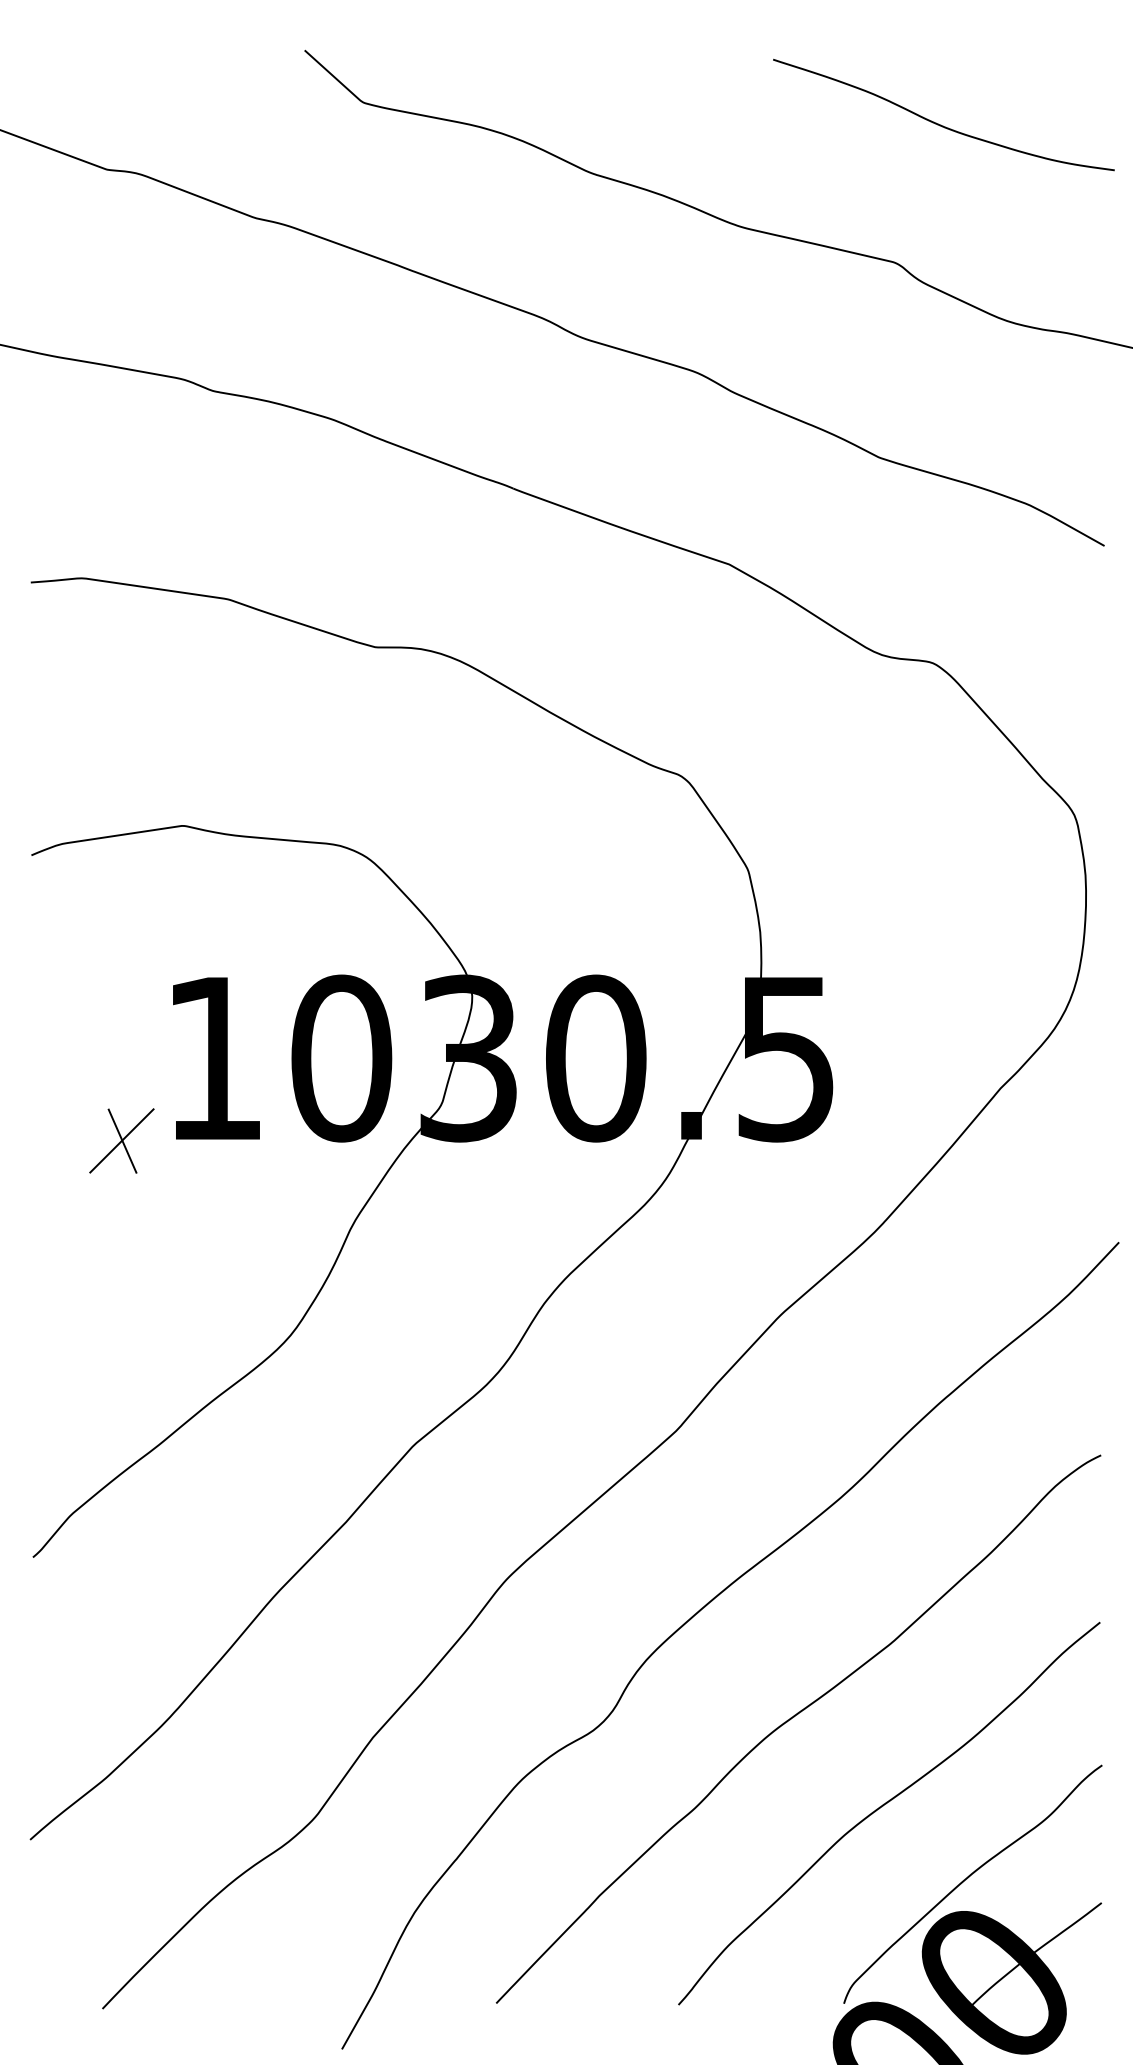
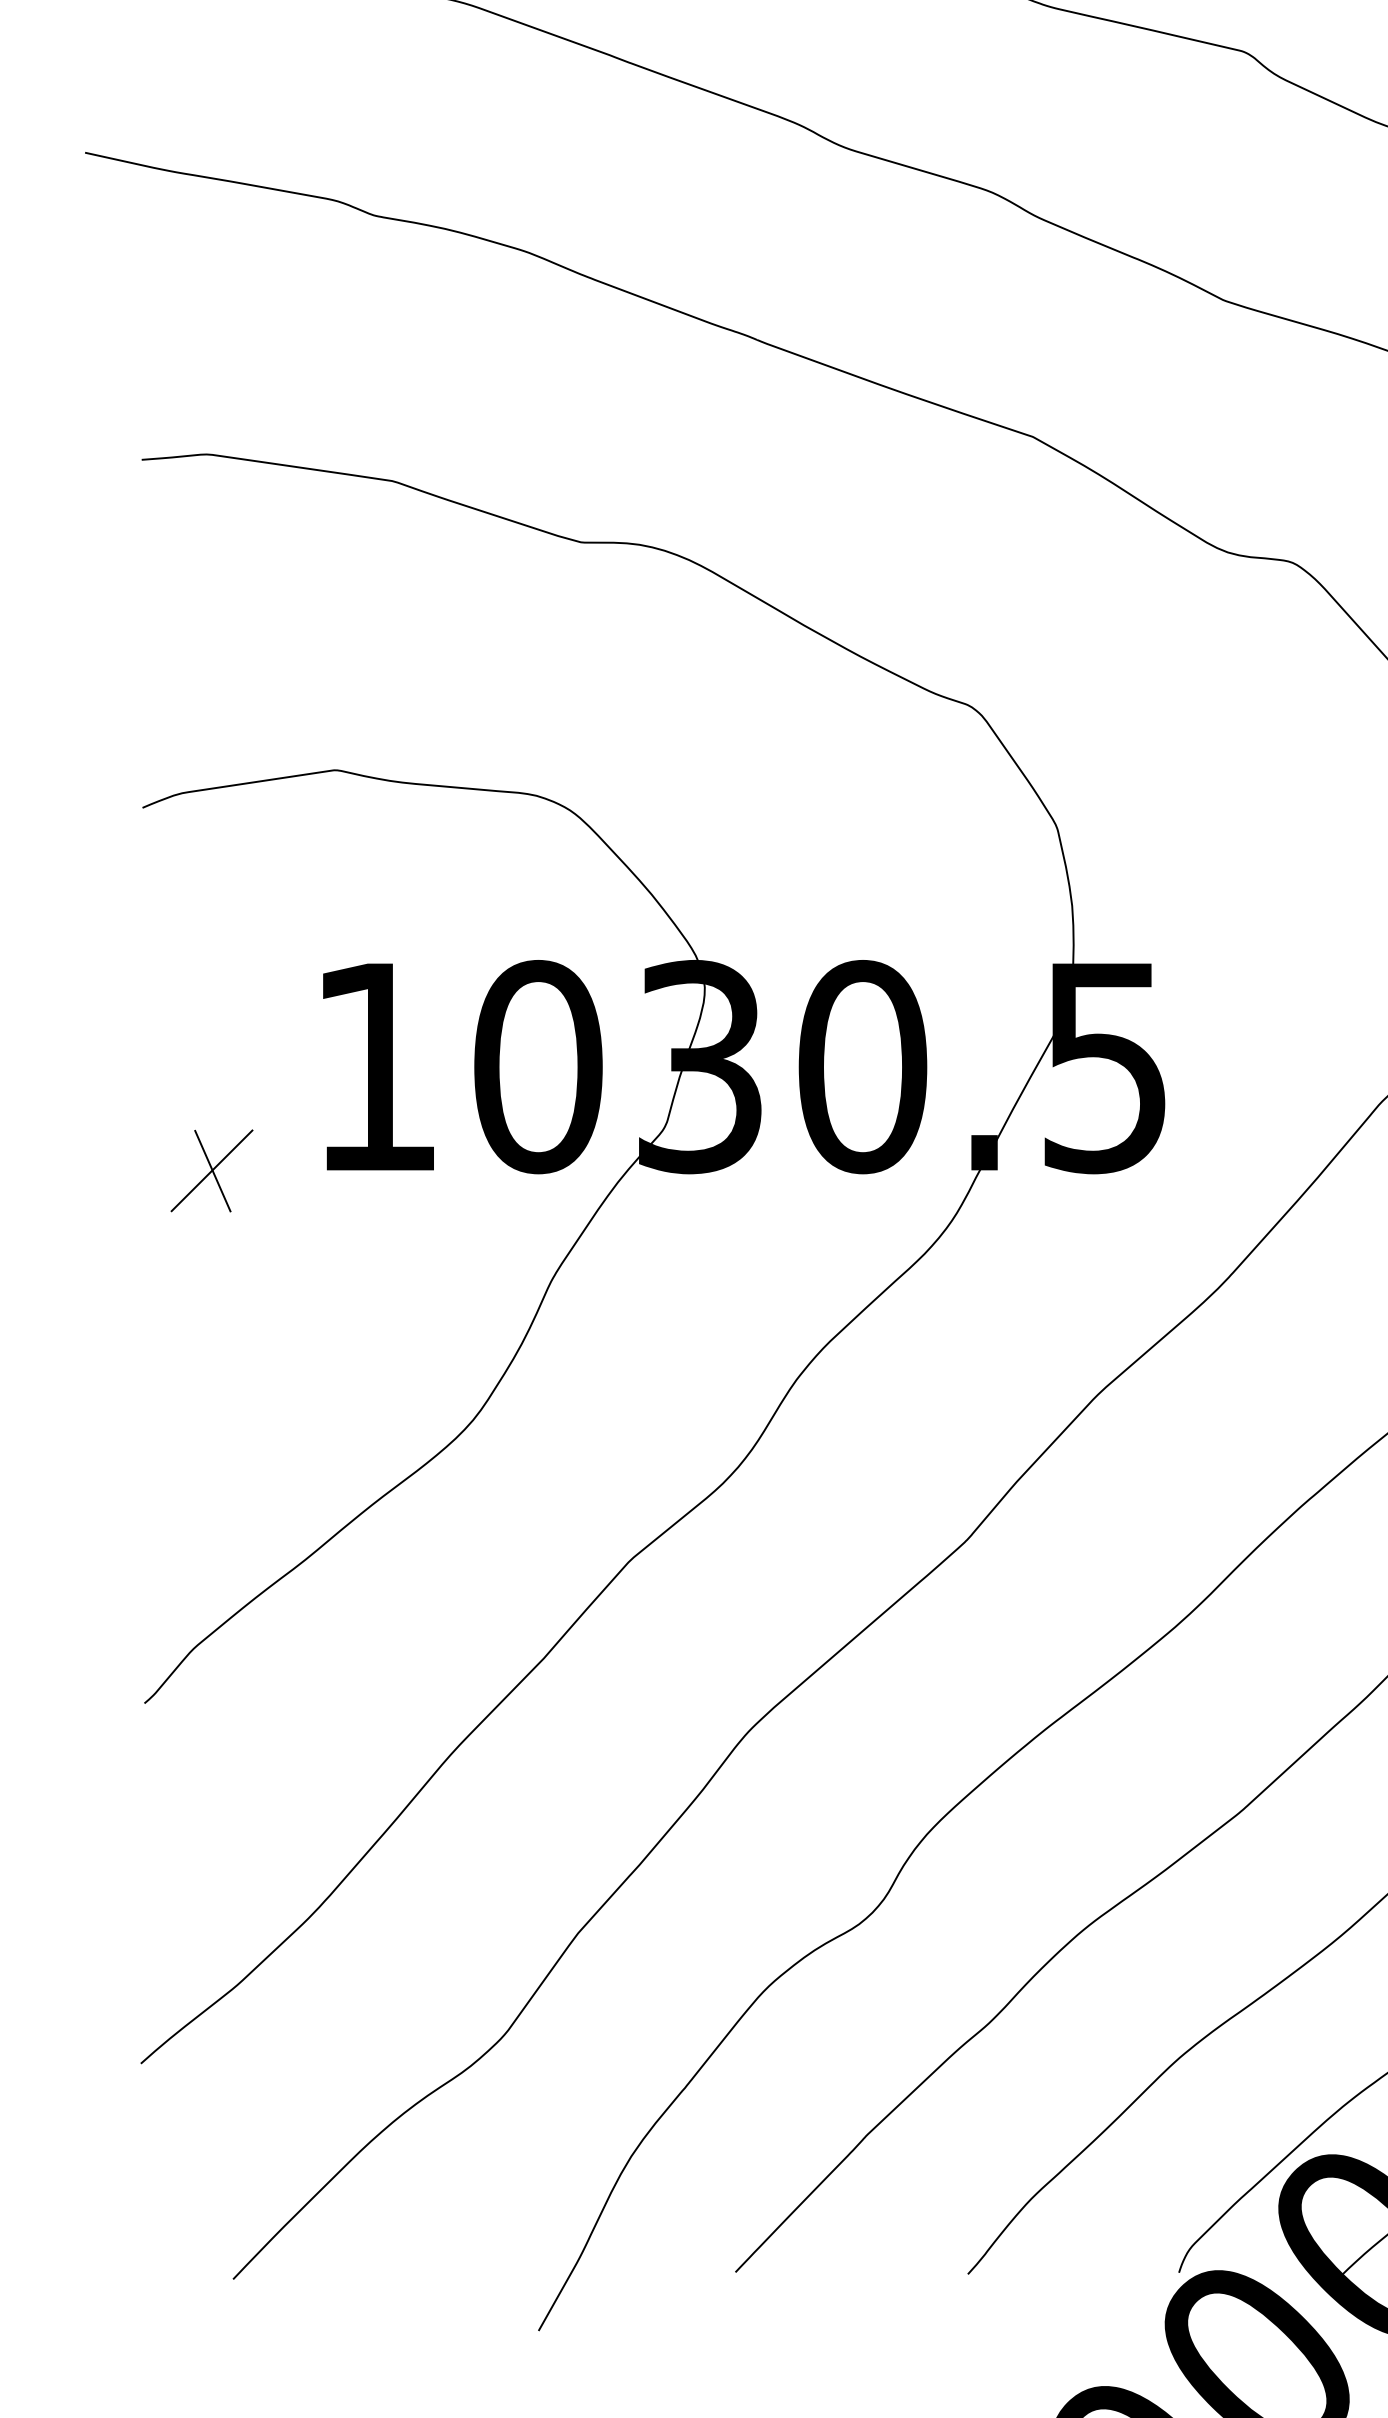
part: (121, 1140) -> (211, 1170), moved

